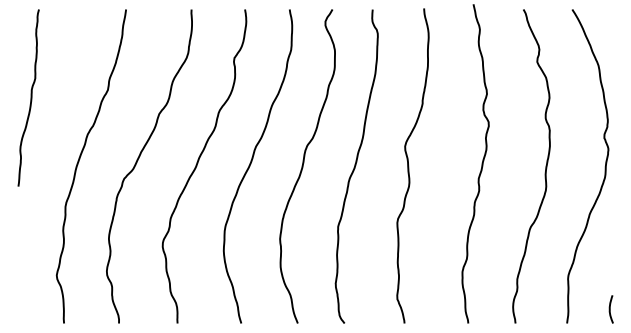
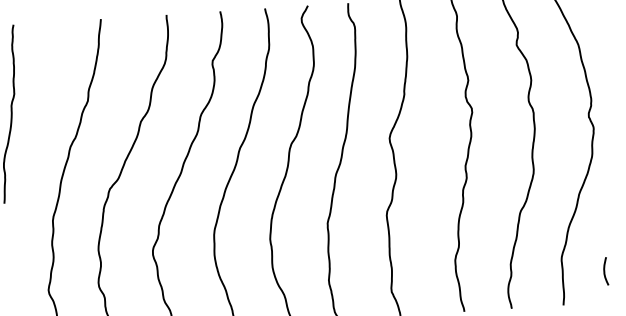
curve: (610, 309) -> (605, 271), moved

